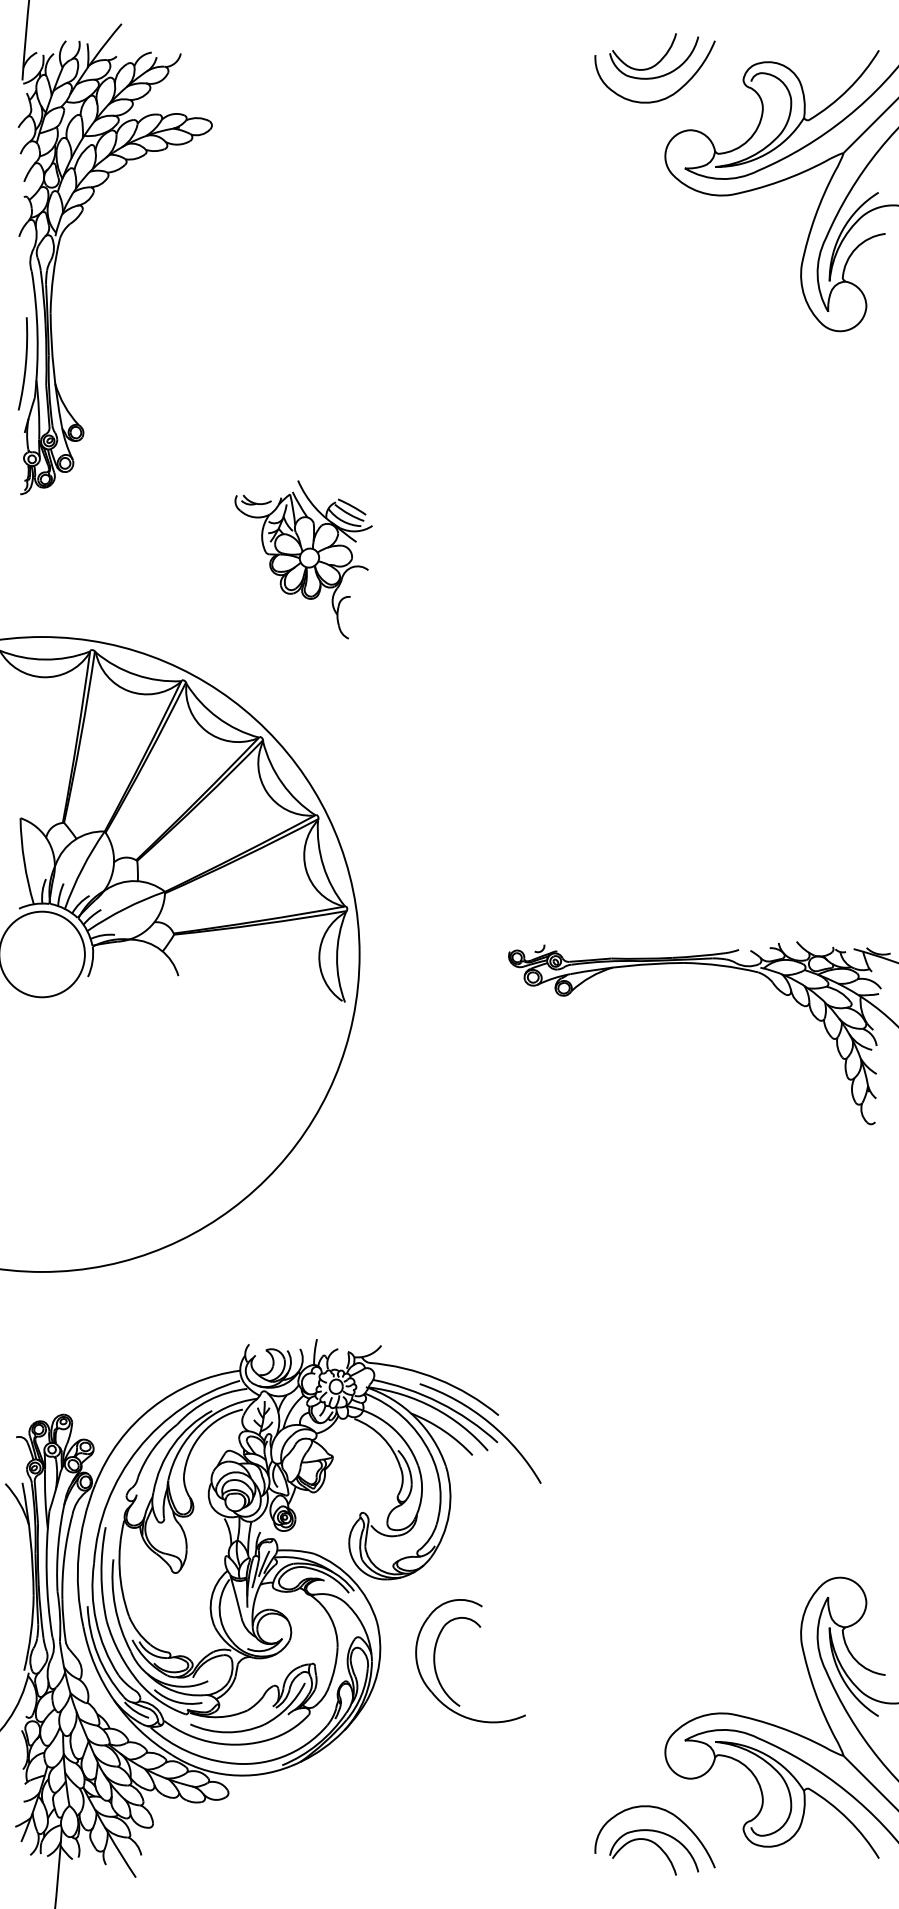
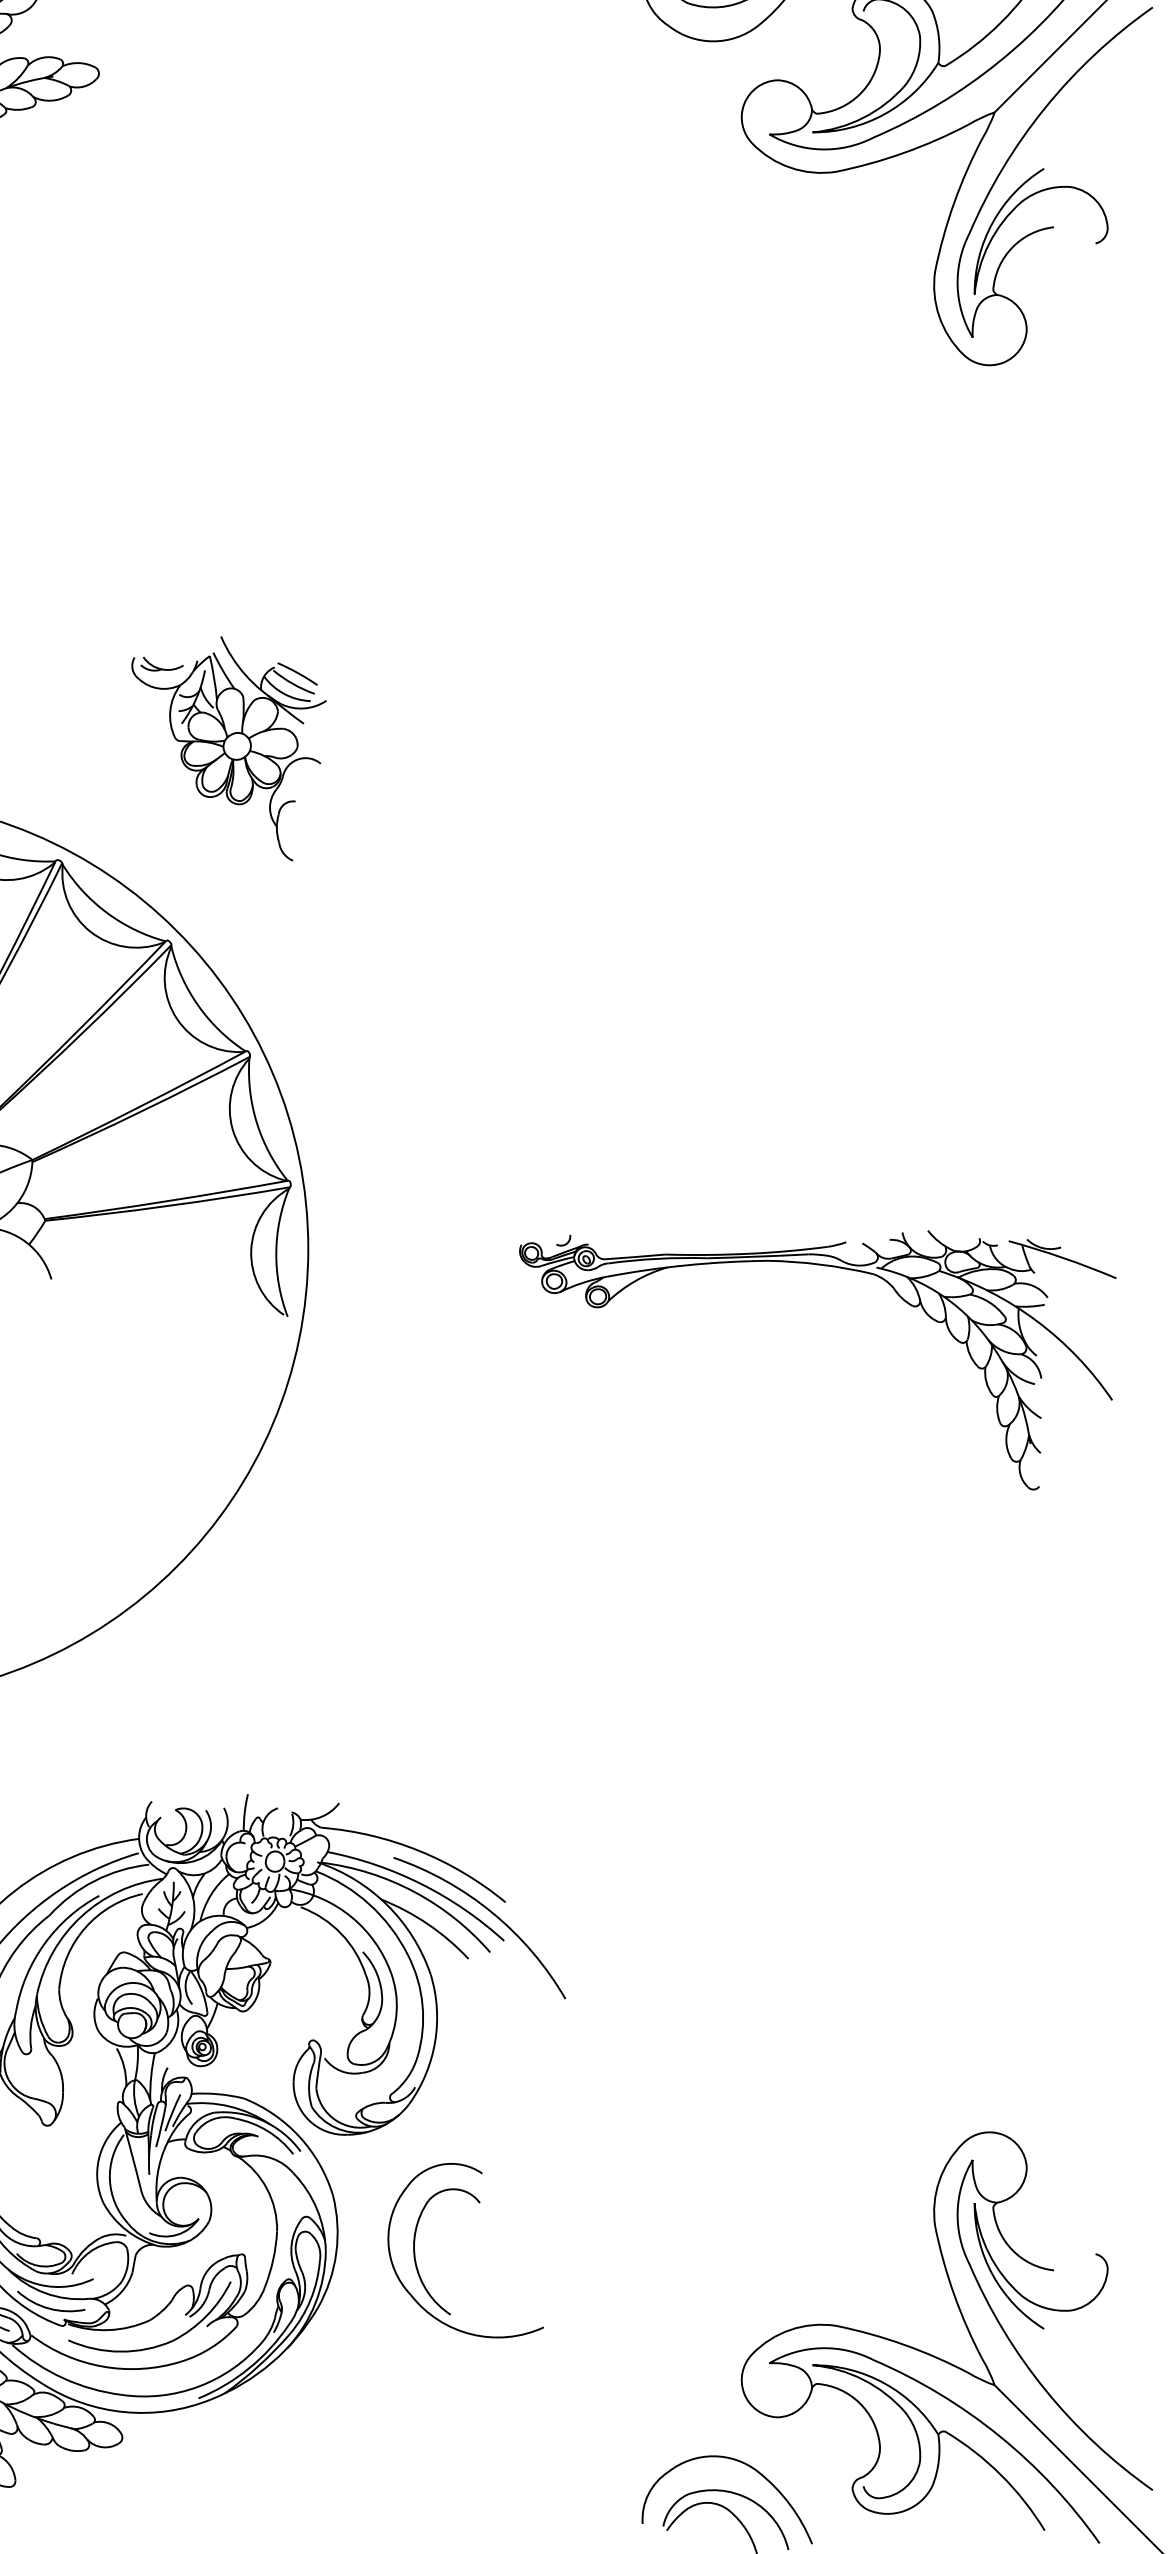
part: (303, 559) -> (228, 748), moved

